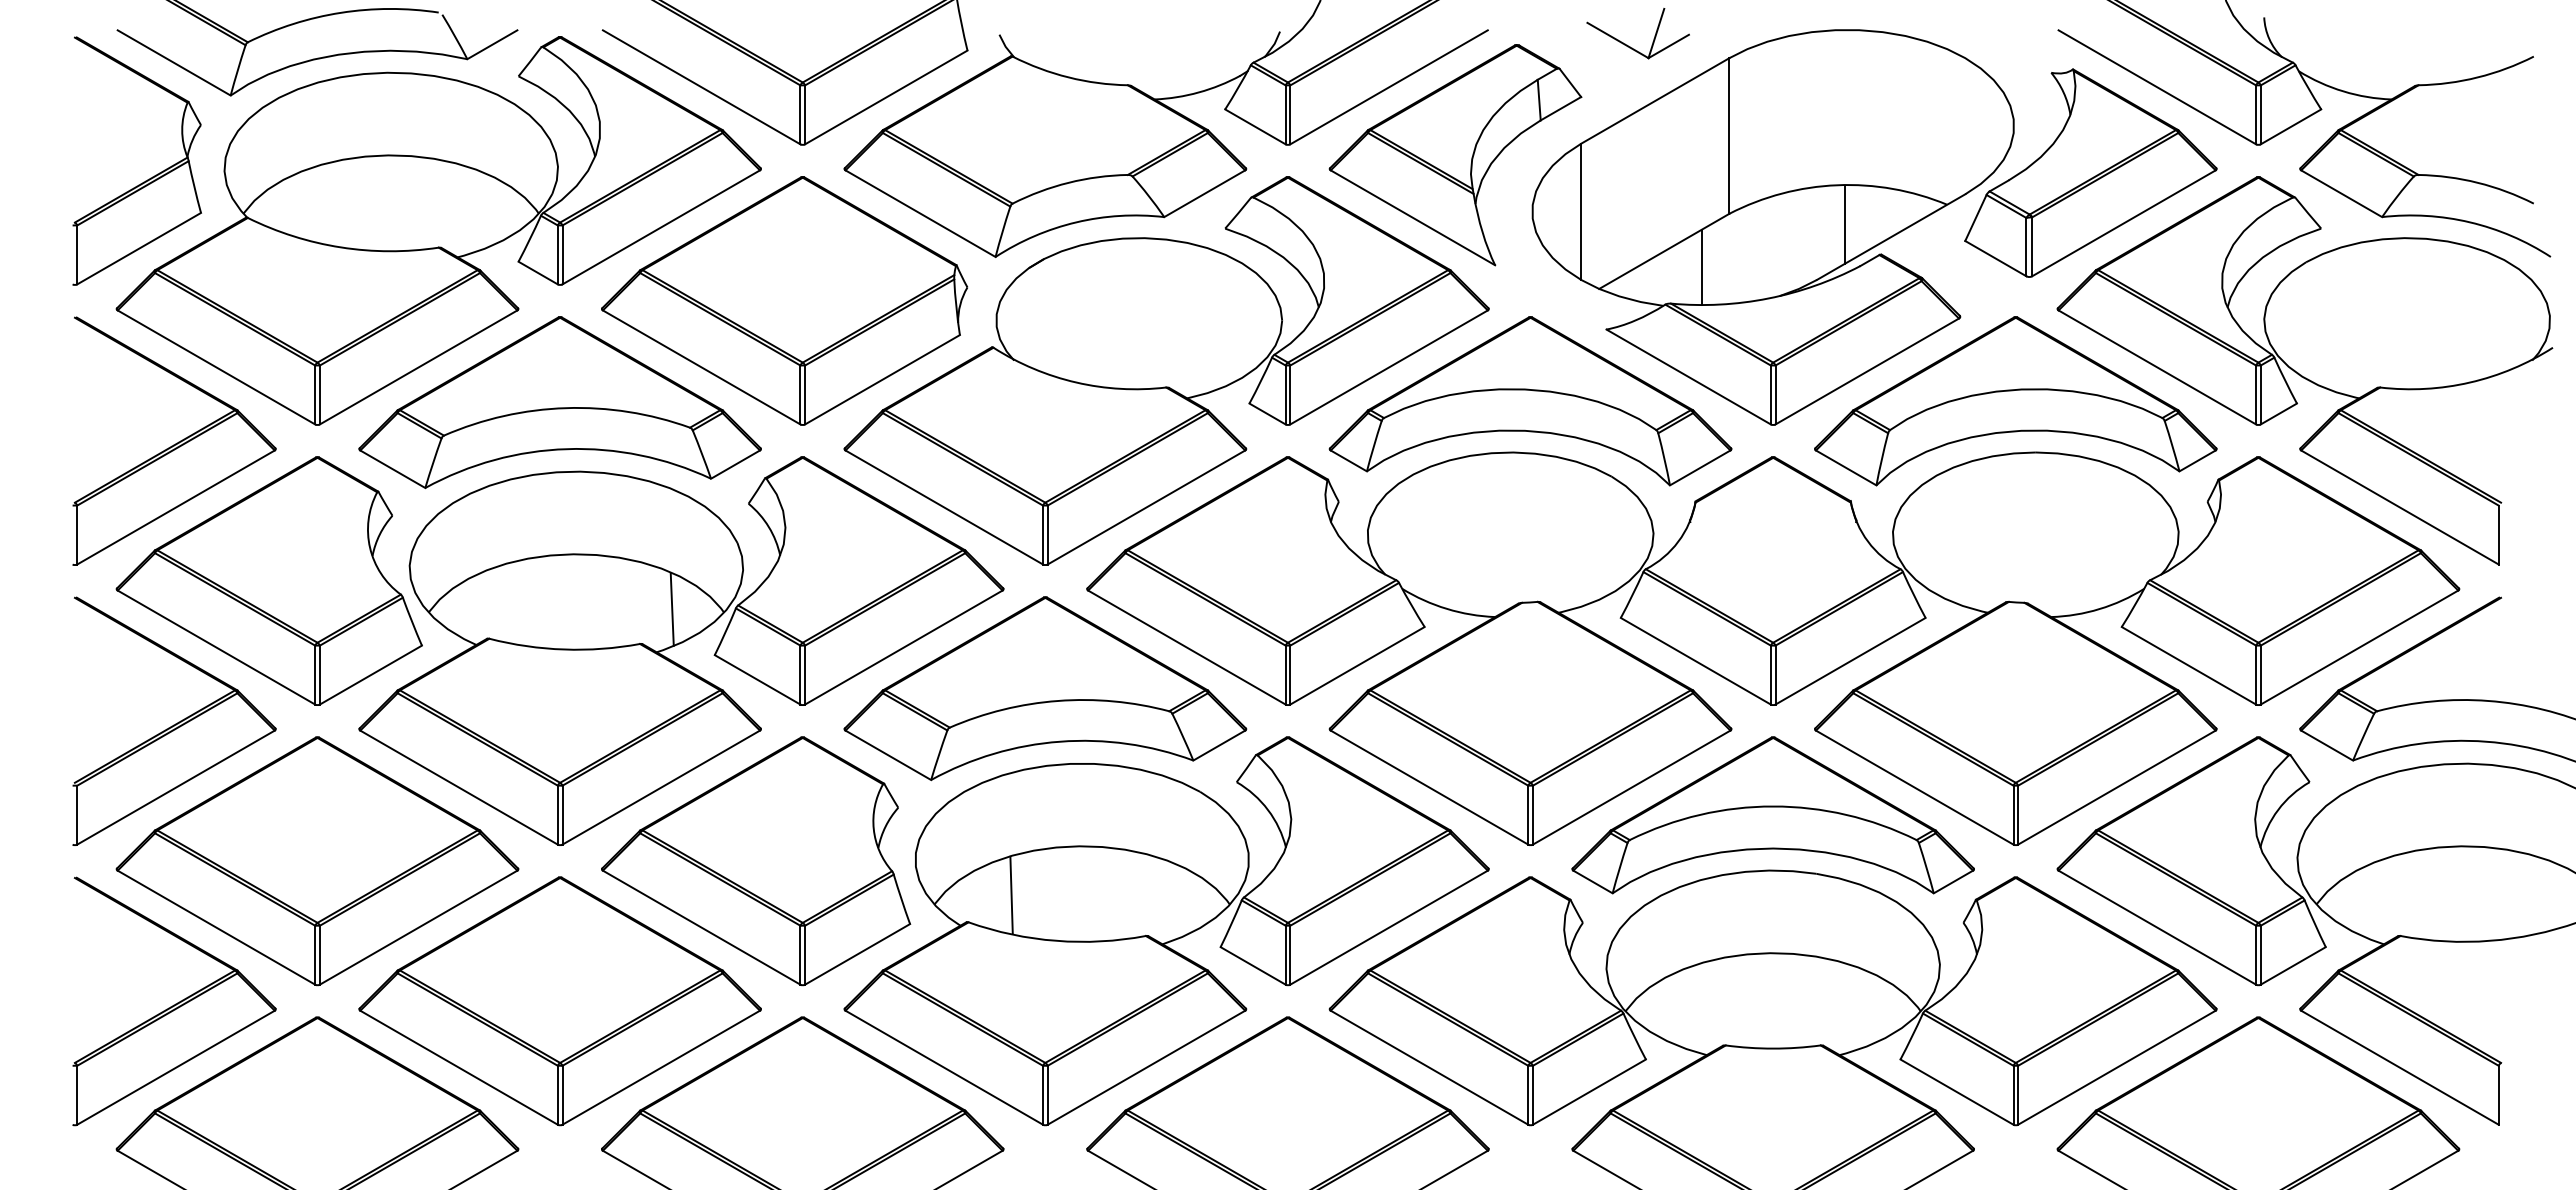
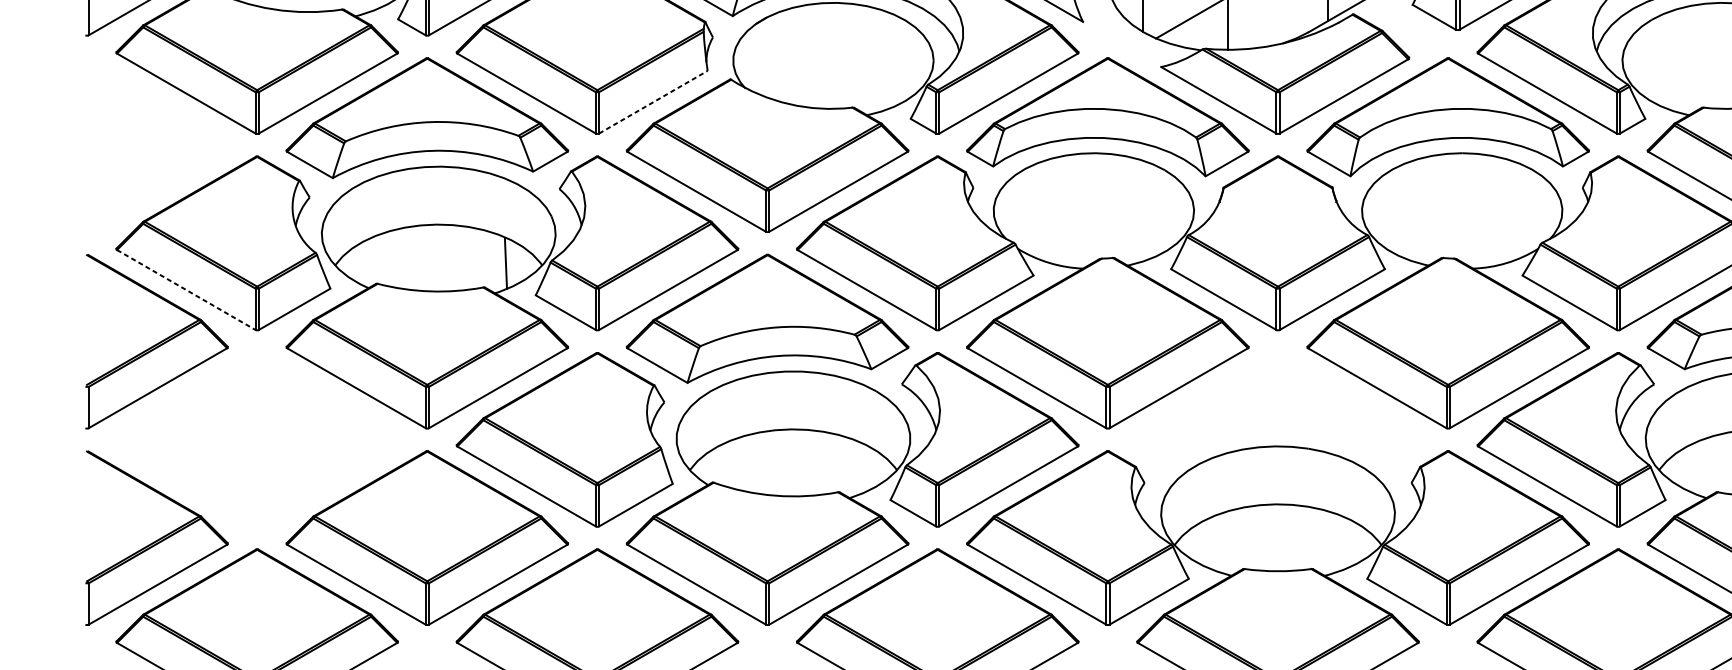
line: (882, 379) -> (653, 102), solid -> dashed
part: (174, 440) -> (156, 144), removed
line: (216, 647) -> (186, 289), solid -> dashed
part: (1772, 815) -> (1277, 407), removed
part: (317, 861) -> (257, 440), removed
line: (1011, 894) -> (743, 463), removed

